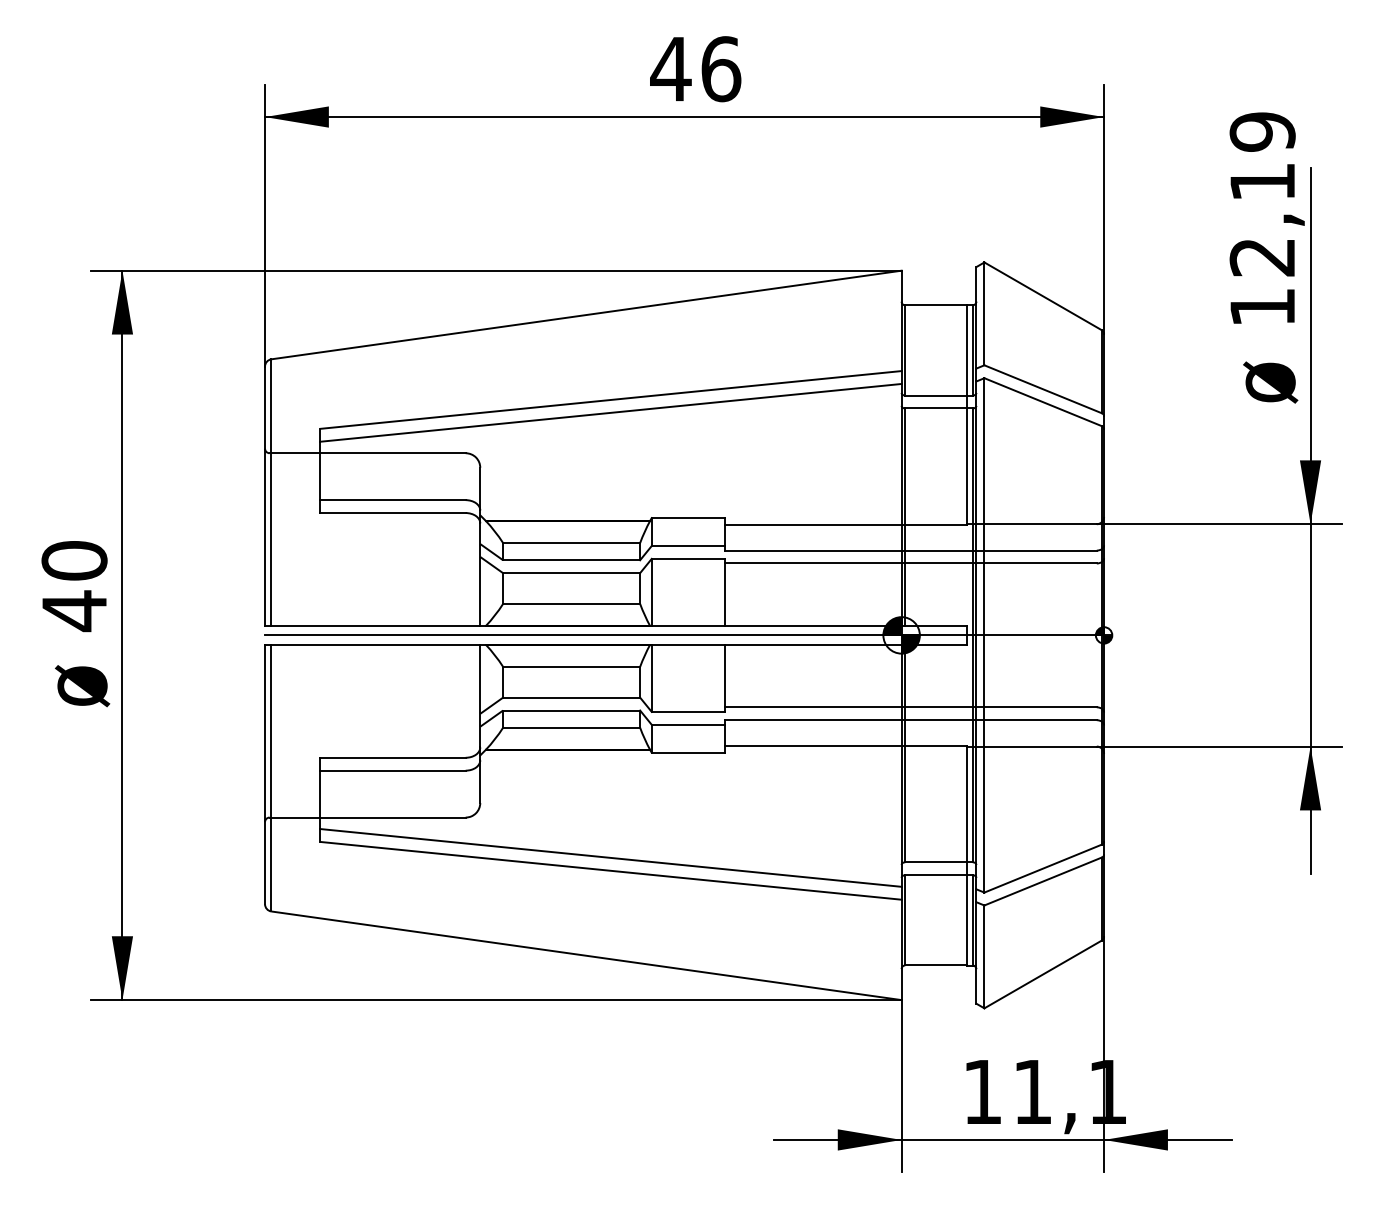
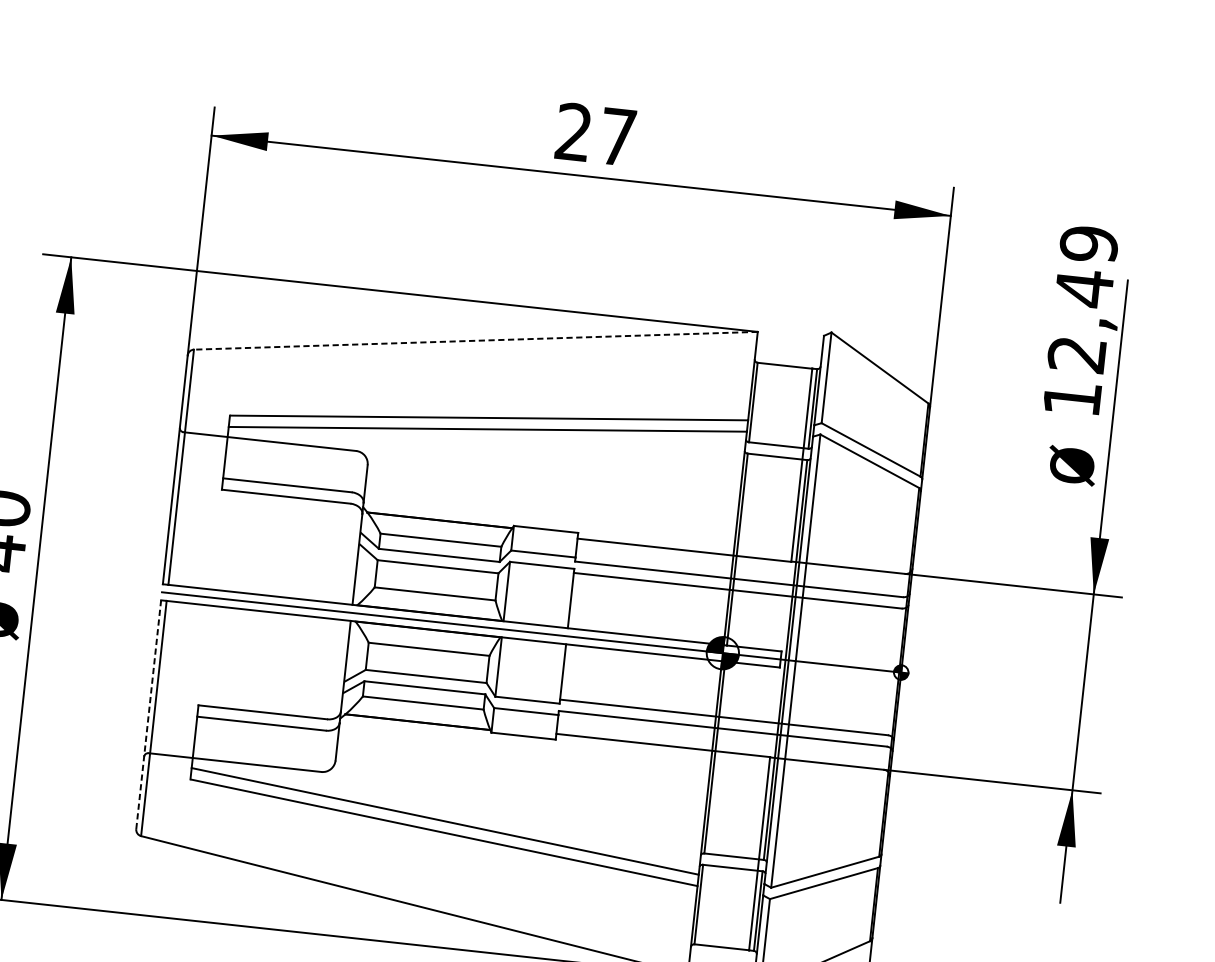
text: (695, 69) -> (595, 134), 46 -> 27
text: (1262, 182) -> (1084, 288), 12,19 -> 12,49
line: (585, 315) -> (474, 341), solid -> dashed
line: (265, 774) -> (149, 714), solid -> dashed

